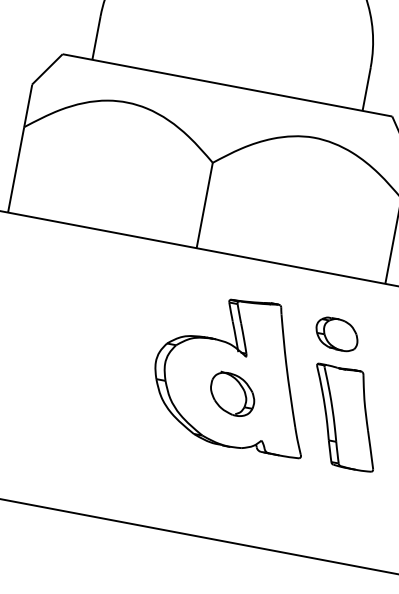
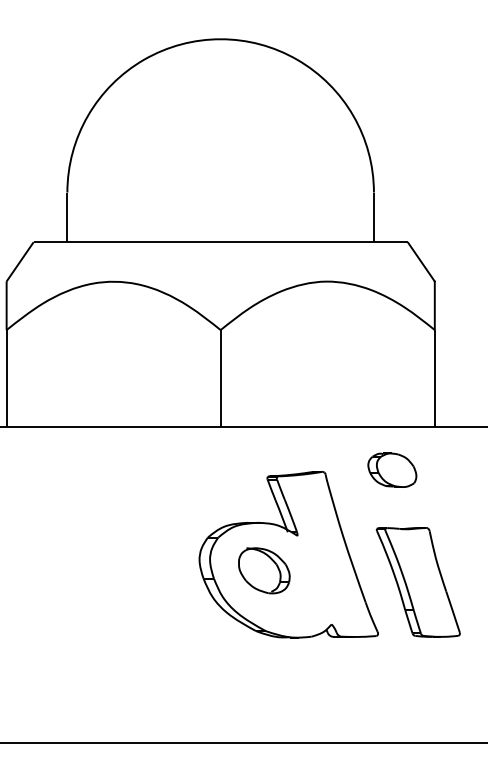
part: (337, 333) -> (392, 469), moved
part: (232, 394) -> (264, 570), moved

